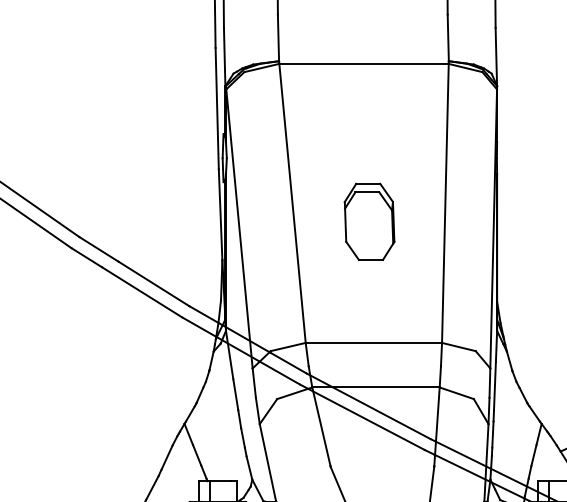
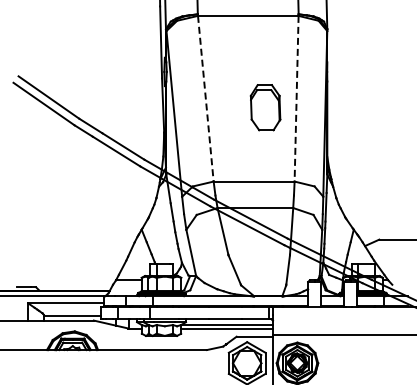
line: (445, 203) -> (296, 98), solid -> dashed
line: (291, 204) -> (205, 99), solid -> dashed
part: (369, 221) -> (265, 107), moved

